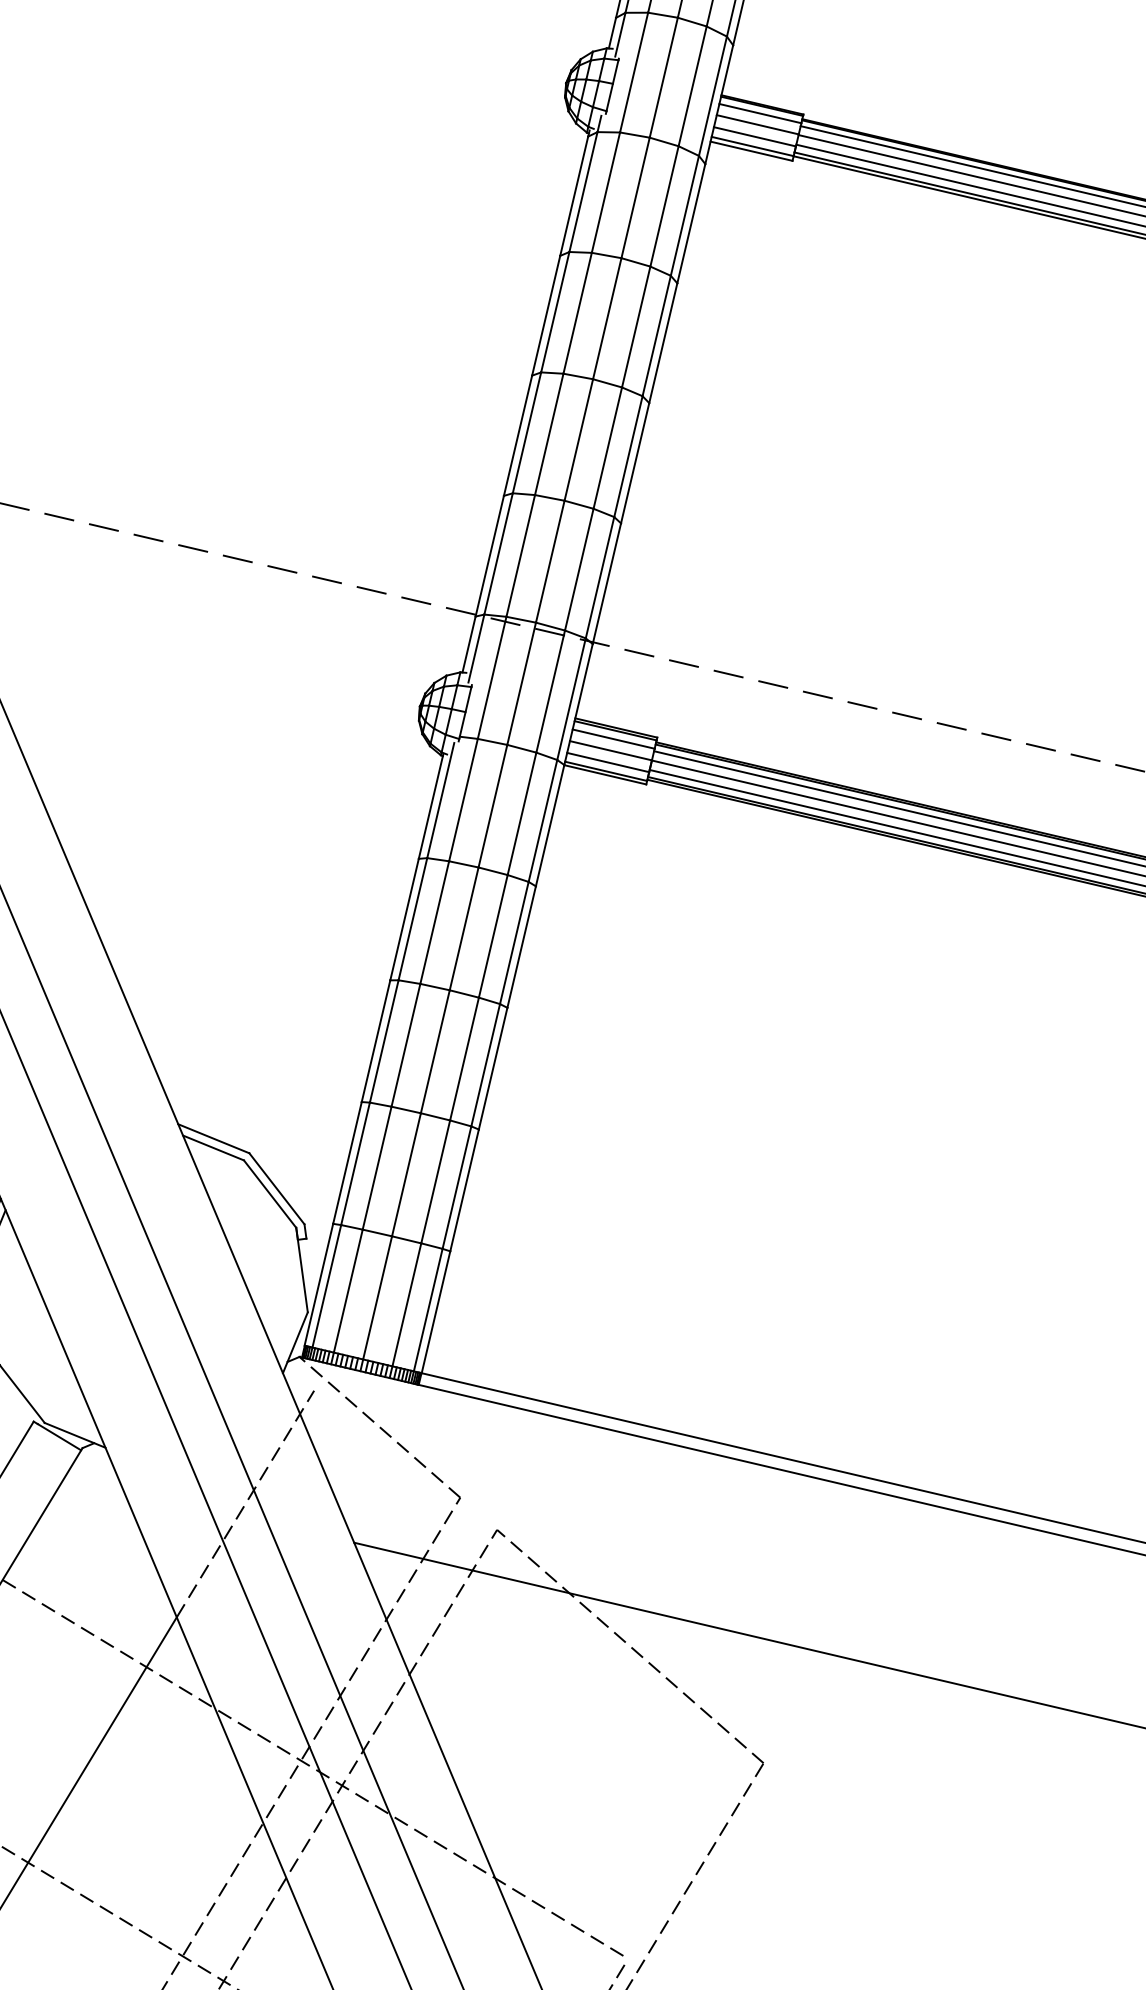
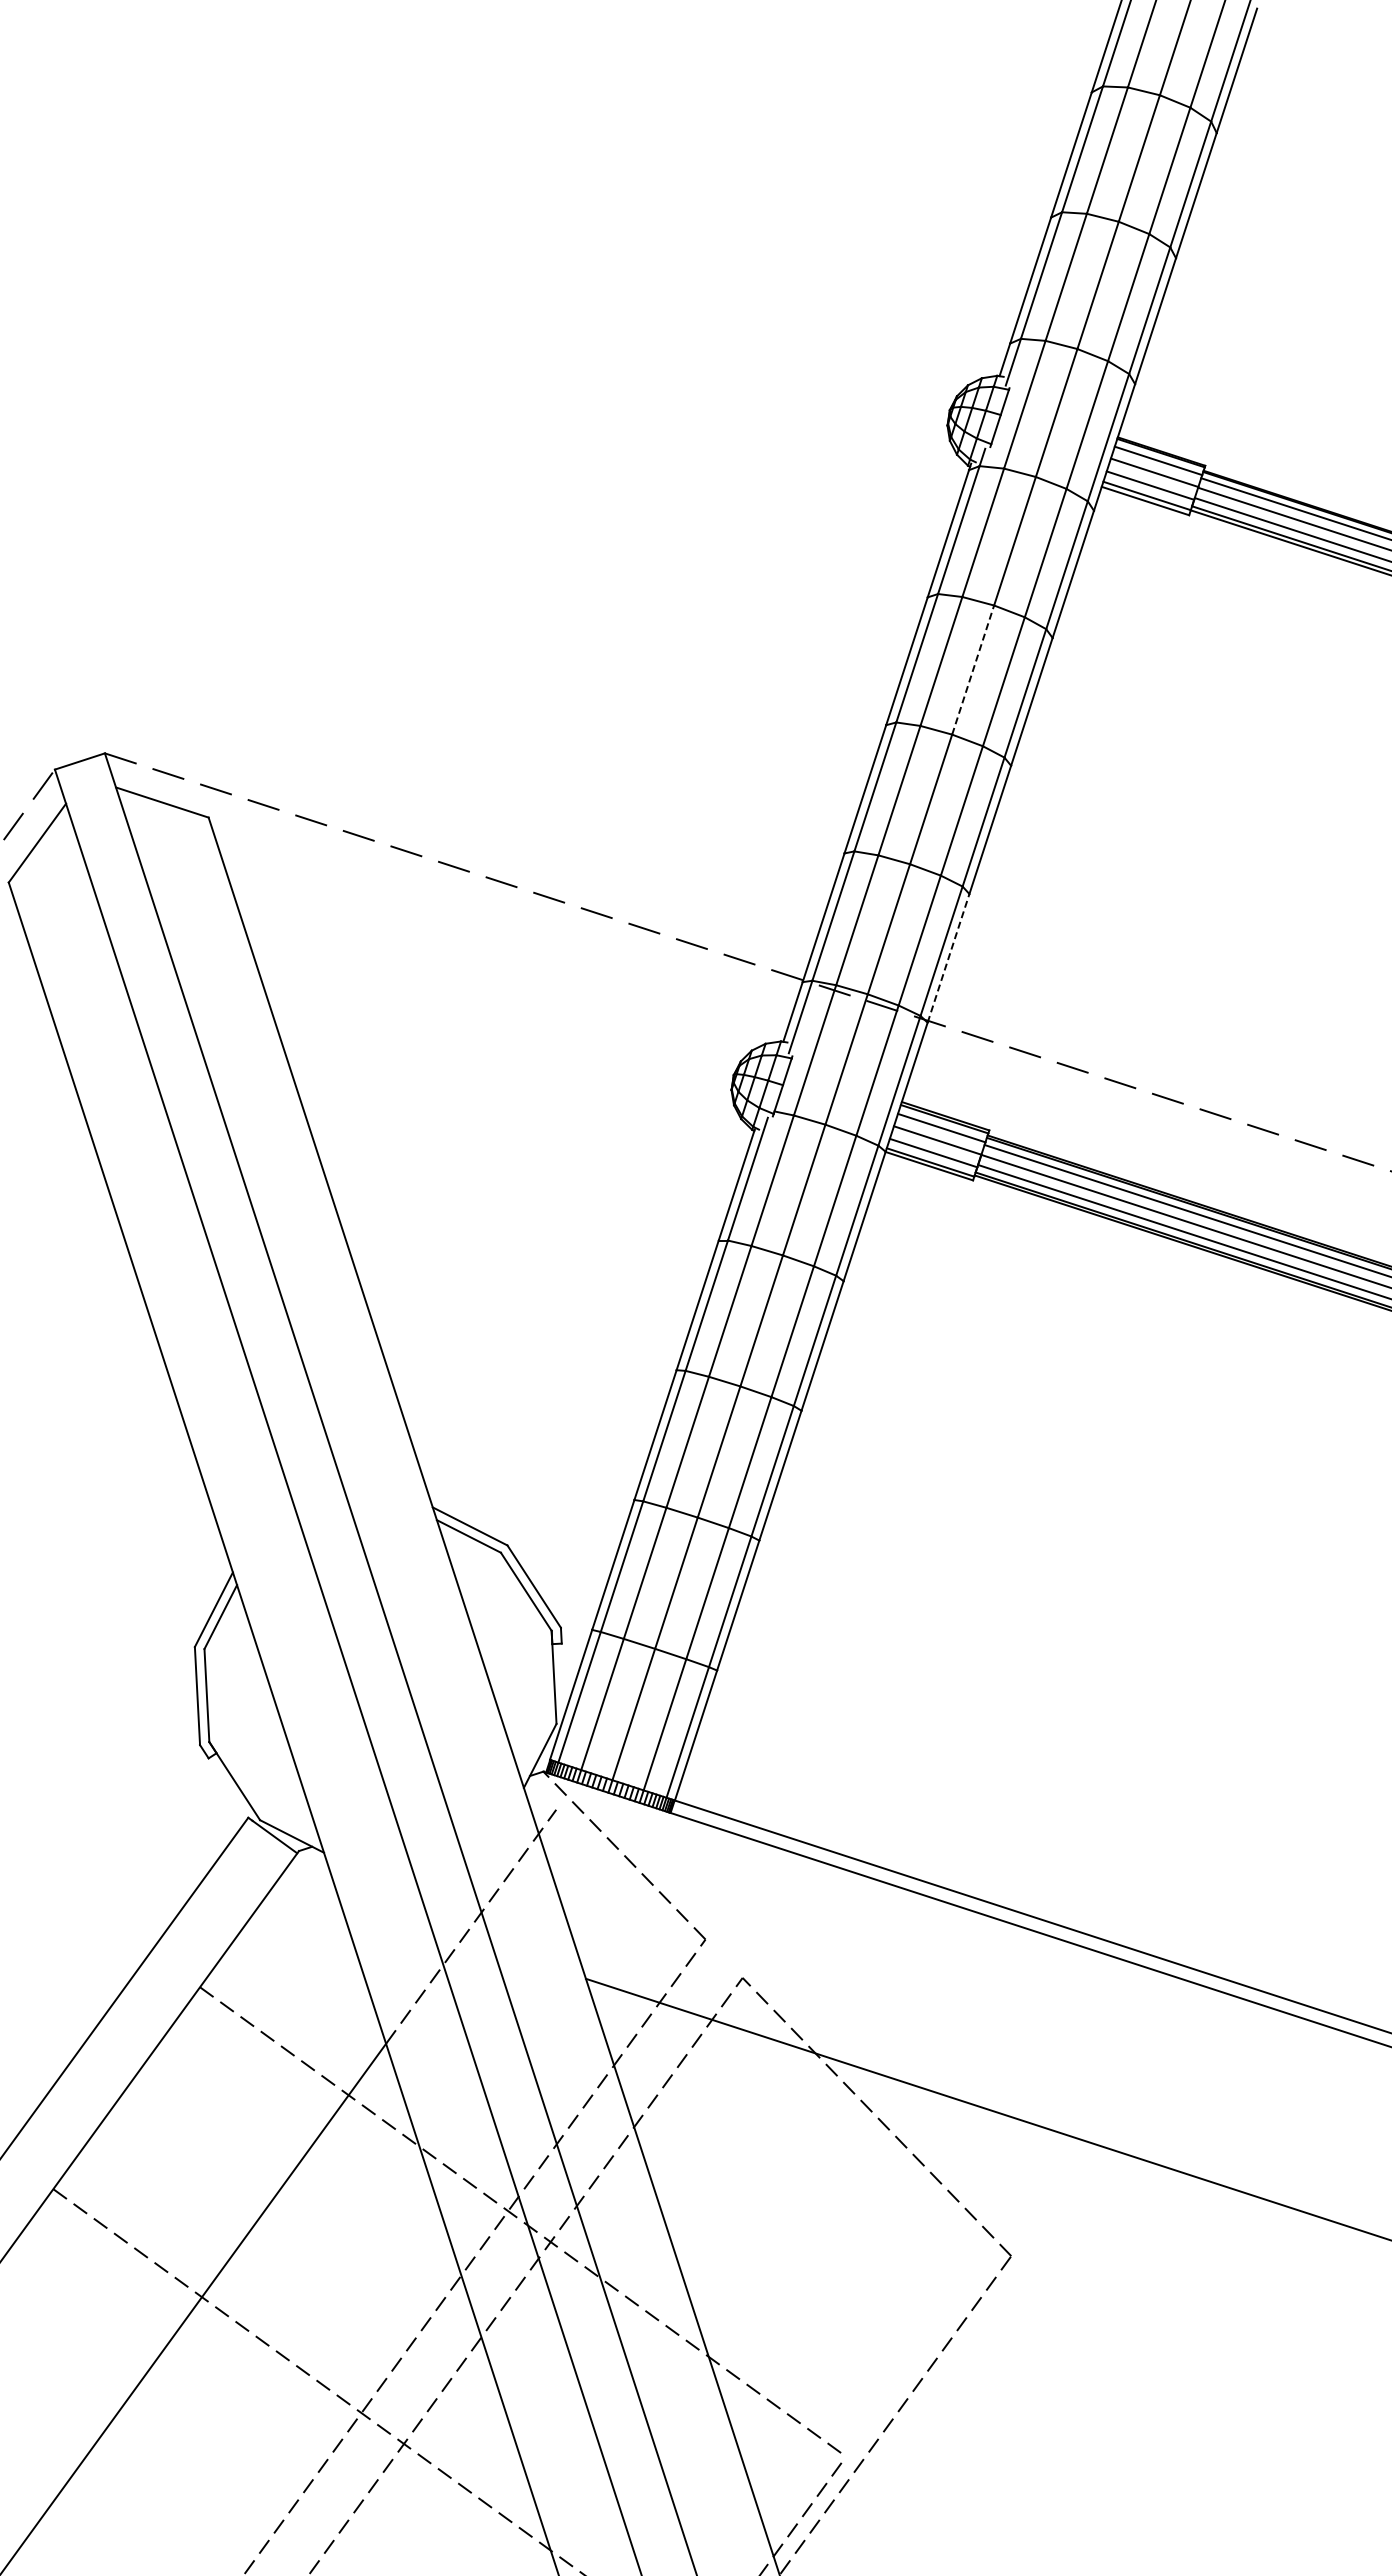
line: (607, 319) -> (973, 670), solid -> dashed
line: (606, 583) -> (948, 958), solid -> dashed

